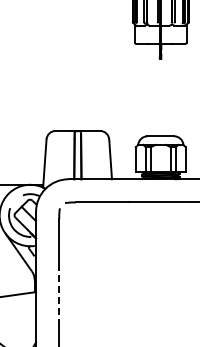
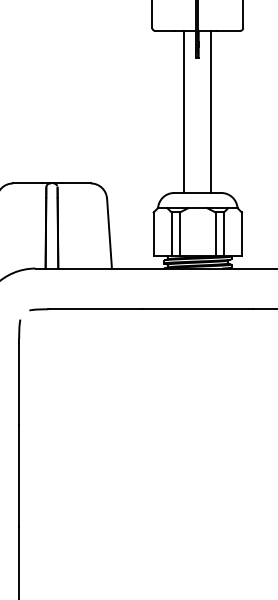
line: (153, 90) -> (184, 112), added
line: (168, 90) -> (211, 112), added
line: (59, 297) -> (19, 476), dashed -> solid

